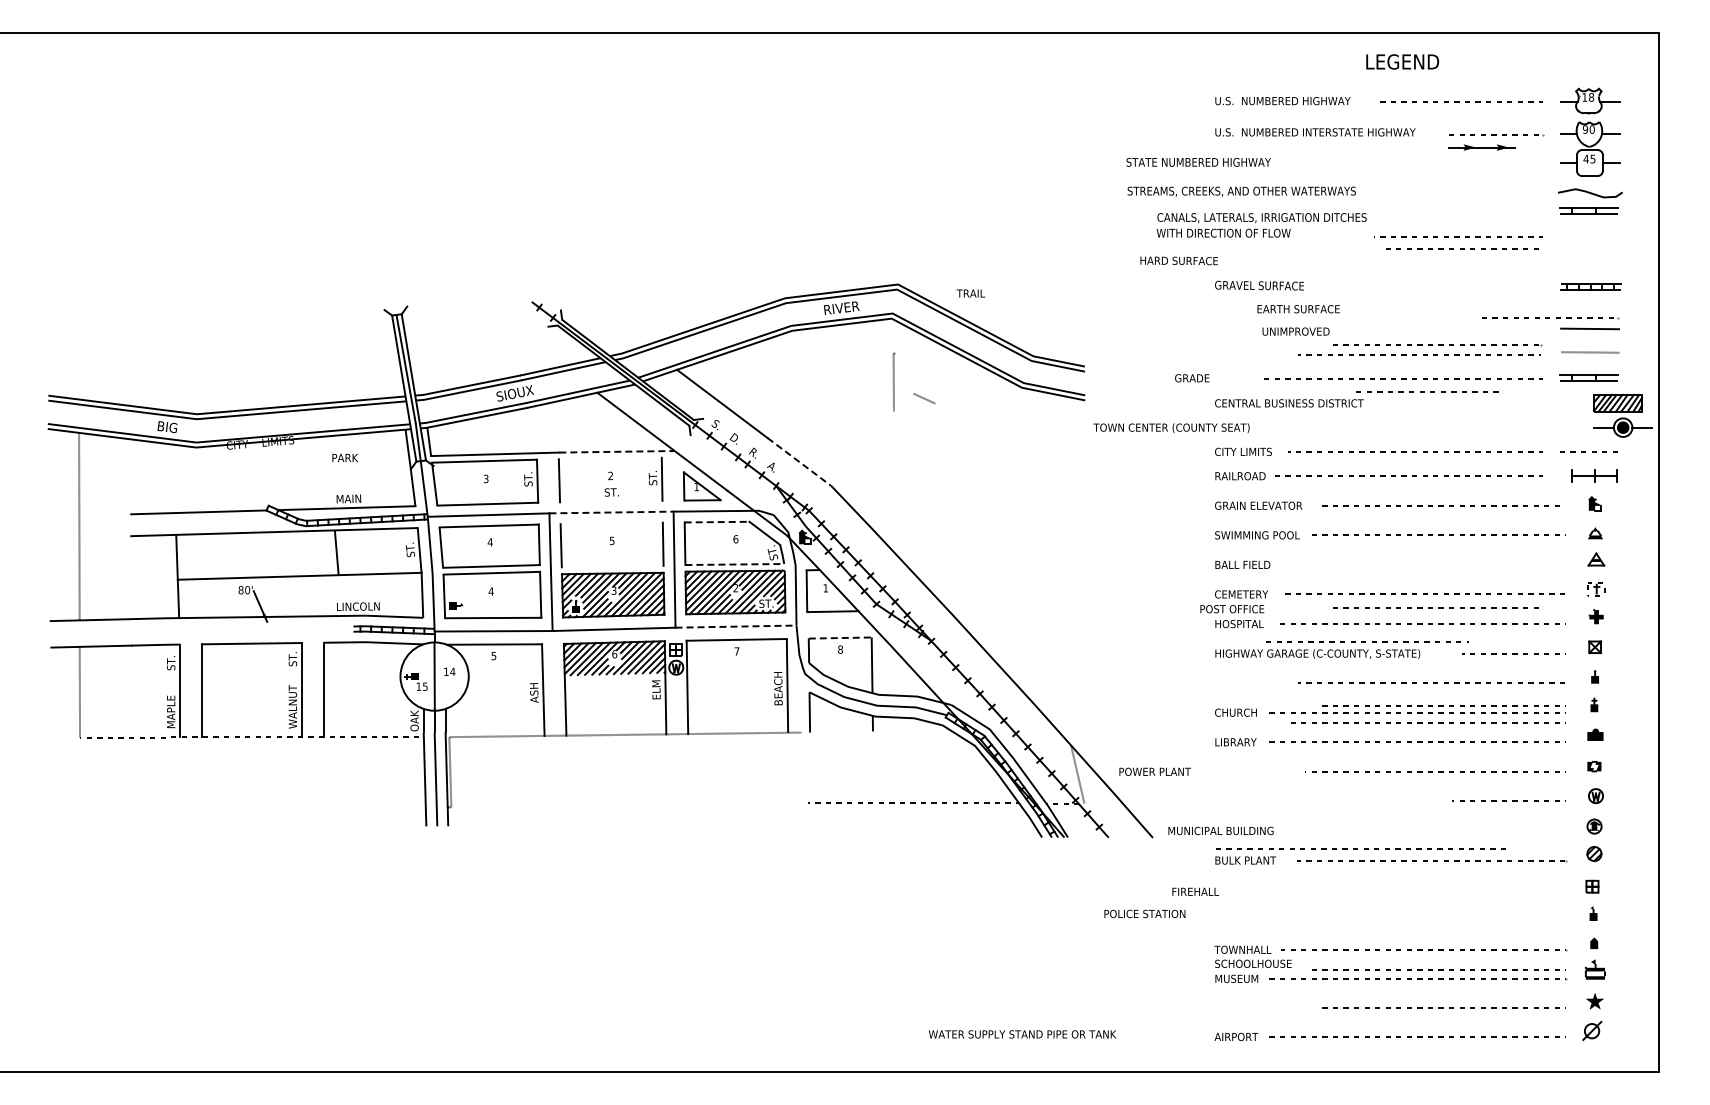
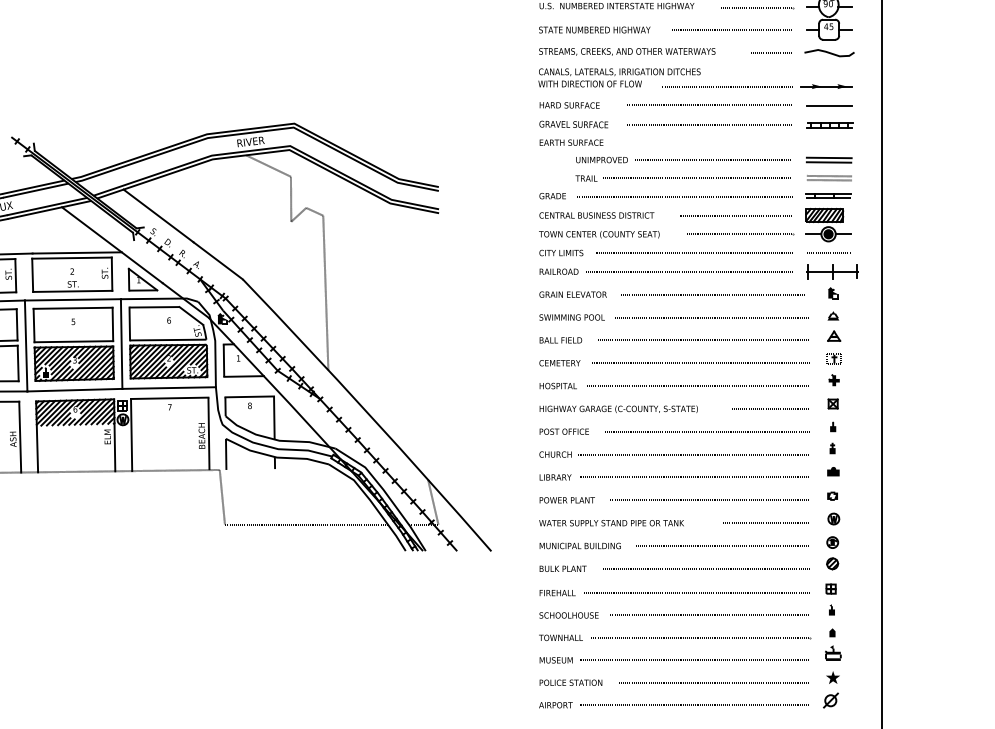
part: (1481, 147) -> (825, 86), moved
text: (1198, 162) -> (594, 30), moved
text: (1241, 191) -> (627, 51), moved
line: (1514, 192) -> (770, 52), added
part: (1588, 210) -> (828, 66), removed
text: (1261, 225) -> (619, 78), moved
line: (1462, 248) -> (730, 29), moved
text: (1178, 260) -> (569, 105), moved
line: (1590, 261) -> (829, 105), added
text: (970, 293) -> (586, 178), moved
text: (1298, 309) -> (571, 142), moved
line: (1549, 318) -> (739, 234), moved
line: (1589, 334) -> (828, 162), added
line: (864, 339) -> (268, 166), added
line: (1438, 345) -> (712, 105), moved
line: (1590, 357) -> (829, 180), added
text: (1192, 378) -> (552, 196), moved
line: (1424, 391) -> (732, 214), moved
line: (903, 402) -> (298, 214), added
part: (1622, 415) -> (828, 224), moved
text: (1171, 428) -> (599, 234), moved
line: (617, 451) -> (77, 252), dashed -> solid
line: (609, 458) -> (71, 258), added
line: (799, 462) -> (218, 261), dashed -> solid
part: (1593, 475) -> (831, 271), size x1.43
line: (611, 501) -> (72, 291), added
line: (938, 503) -> (325, 292), added
line: (612, 512) -> (73, 299), dashed -> solid
line: (717, 522) -> (154, 307), dashed -> solid
line: (611, 523) -> (72, 308), added
line: (735, 564) -> (168, 340), dashed -> solid
line: (612, 566) -> (73, 341), added
line: (1432, 607) -> (707, 125), moved
text: (1232, 609) -> (564, 432), moved
line: (736, 626) -> (169, 387), dashed -> solid
line: (840, 638) -> (249, 397), dashed -> solid
line: (1365, 641) -> (711, 159), moved
line: (1443, 705) -> (715, 449), removed
line: (1428, 722) -> (704, 340), moved
line: (804, 767) -> (222, 496), added
text: (1154, 771) -> (566, 500), moved
text: (1220, 830) -> (579, 545), moved
line: (1453, 830) -> (723, 545), added
line: (1357, 848) -> (695, 592), moved
text: (1195, 891) -> (557, 592), moved
text: (1144, 913) -> (570, 682), moved
text: (1253, 963) -> (569, 615), moved
line: (1438, 969) -> (712, 615), moved
text: (1022, 1034) -> (611, 523), moved

